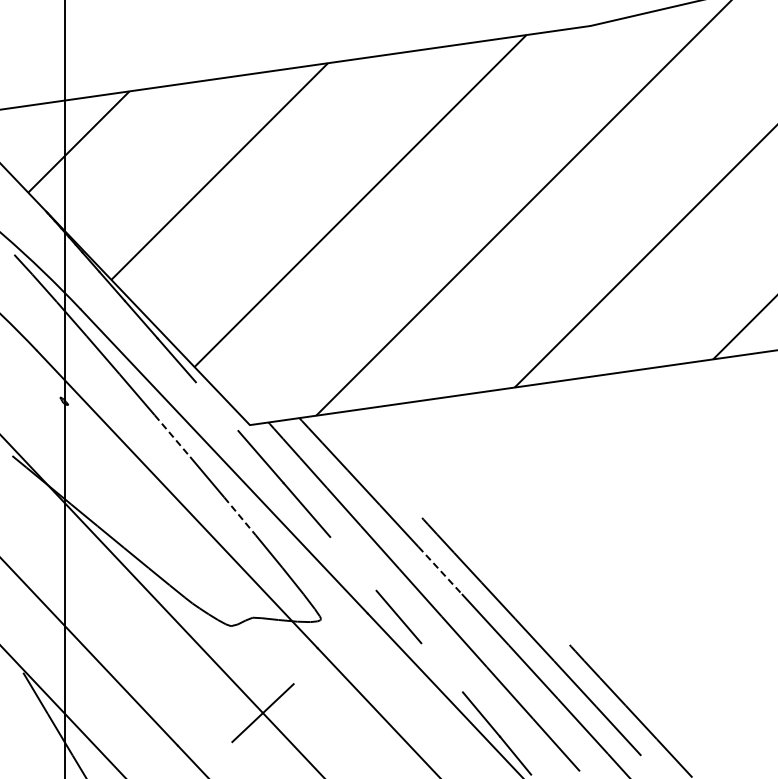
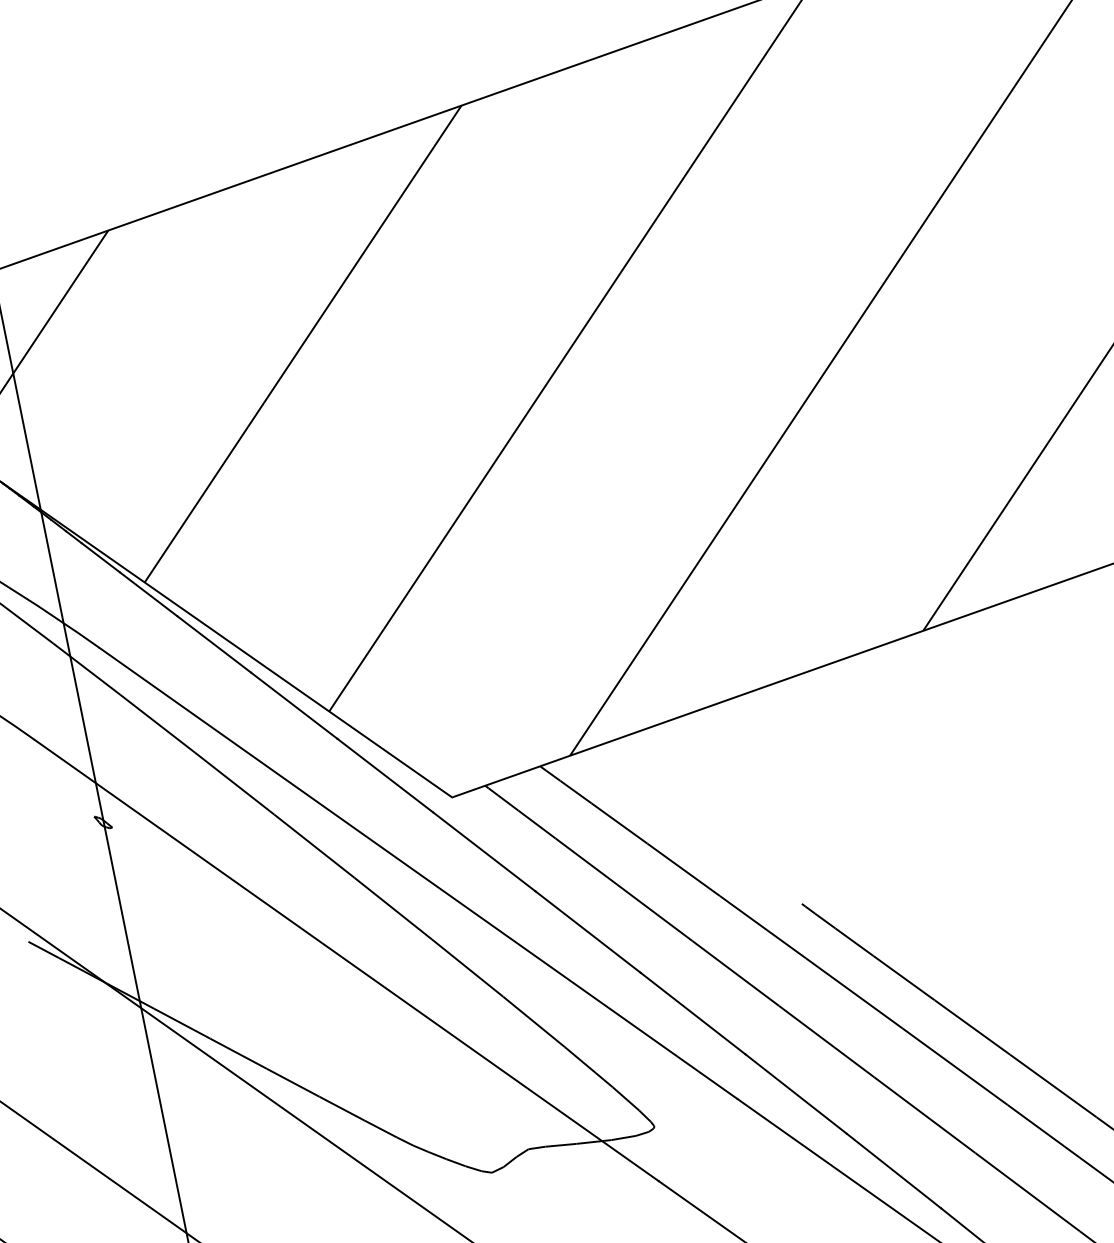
line: (216, 406) -> (384, 775), added
line: (172, 436) -> (314, 846), dashed -> solid
line: (240, 516) -> (468, 968), dashed -> solid
line: (353, 563) -> (693, 1012), added
line: (440, 570) -> (854, 993), dashed -> solid
line: (441, 667) -> (892, 1170), added

